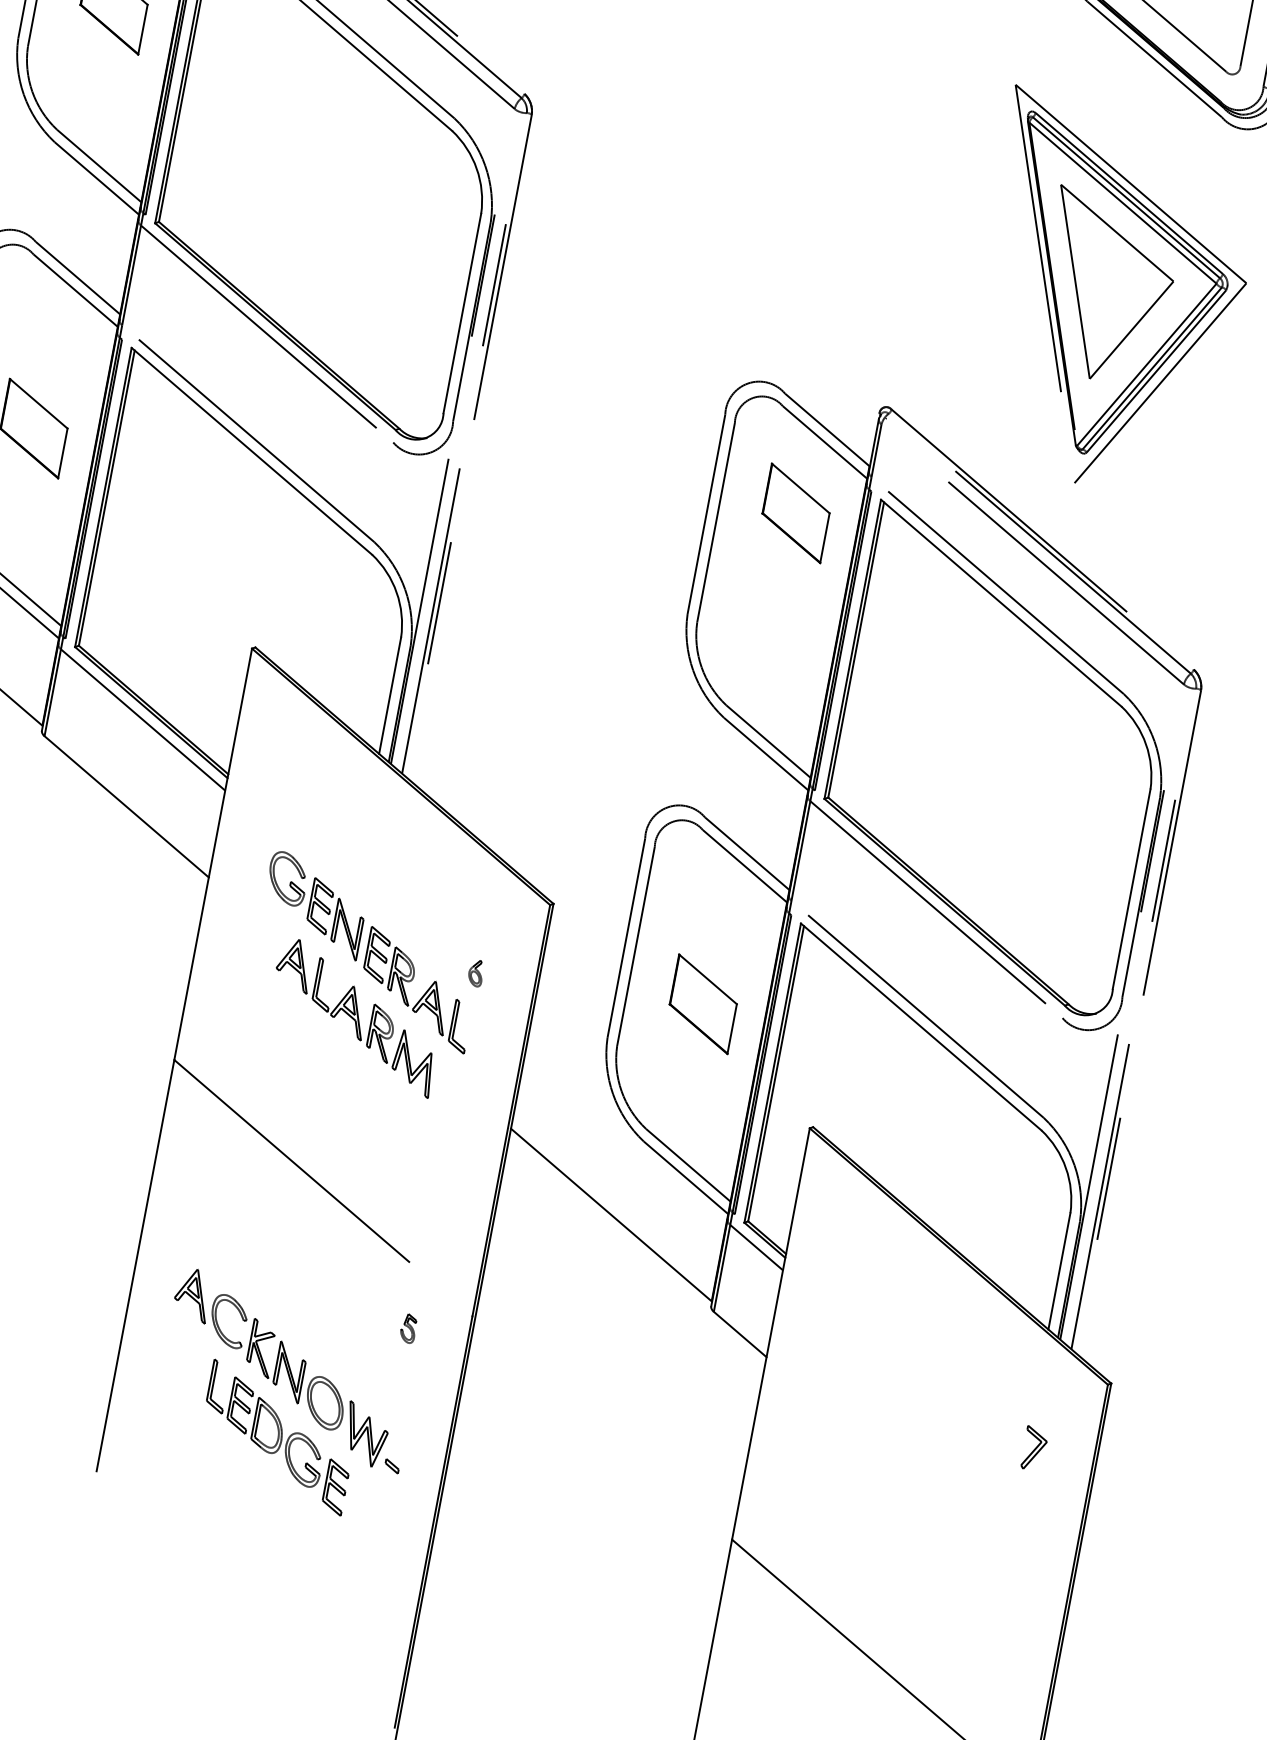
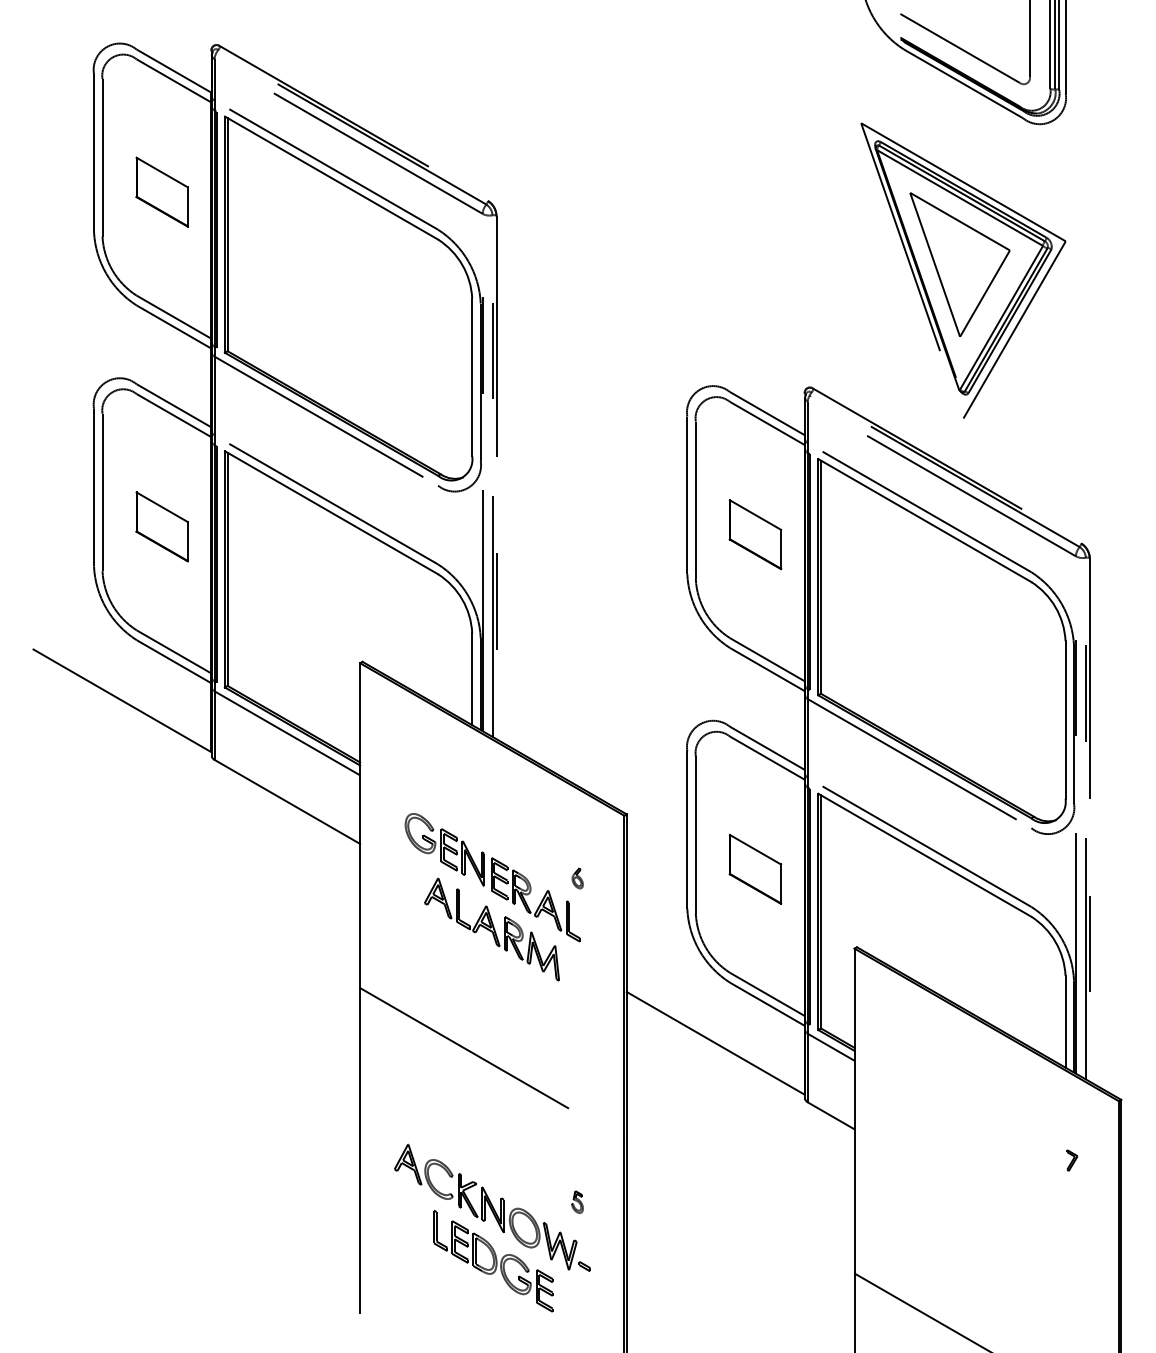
part: (796, 513) -> (755, 534), moved
part: (408, 1327) -> (577, 1201), moved
part: (1035, 1448) -> (1072, 1160), size x0.62

